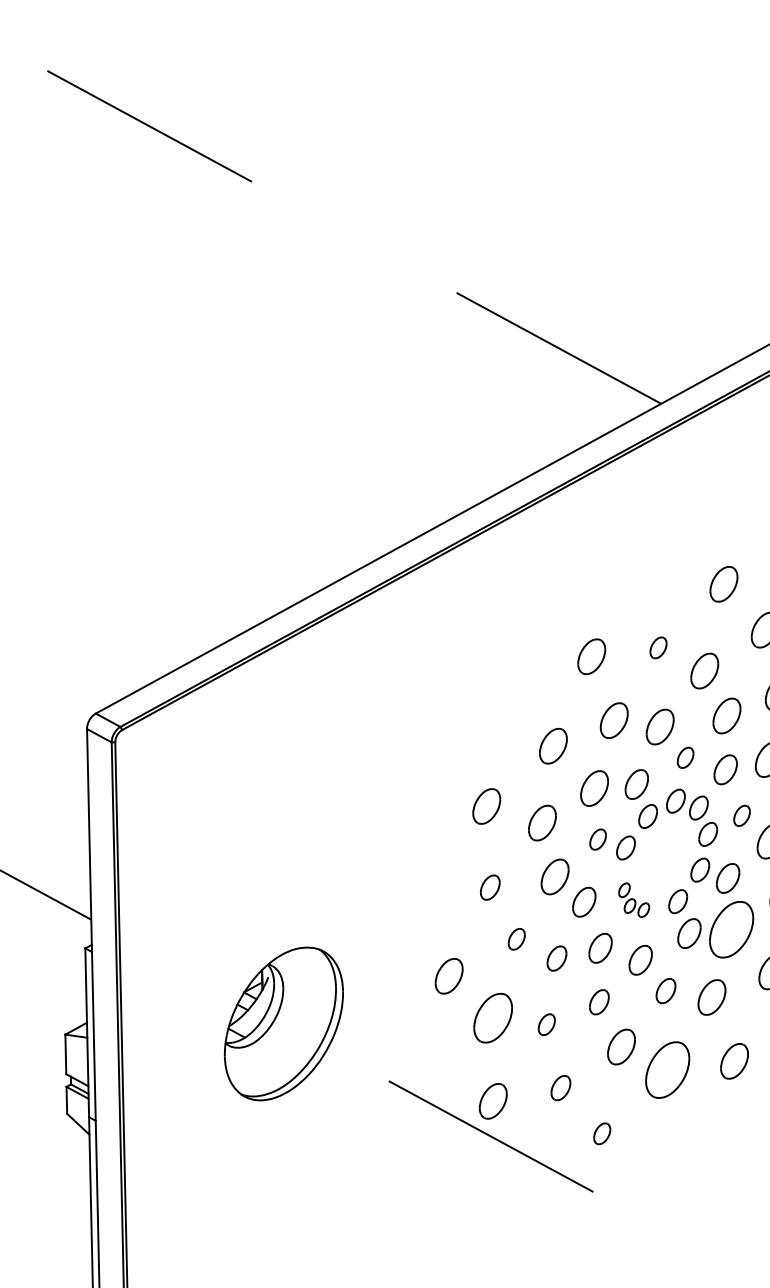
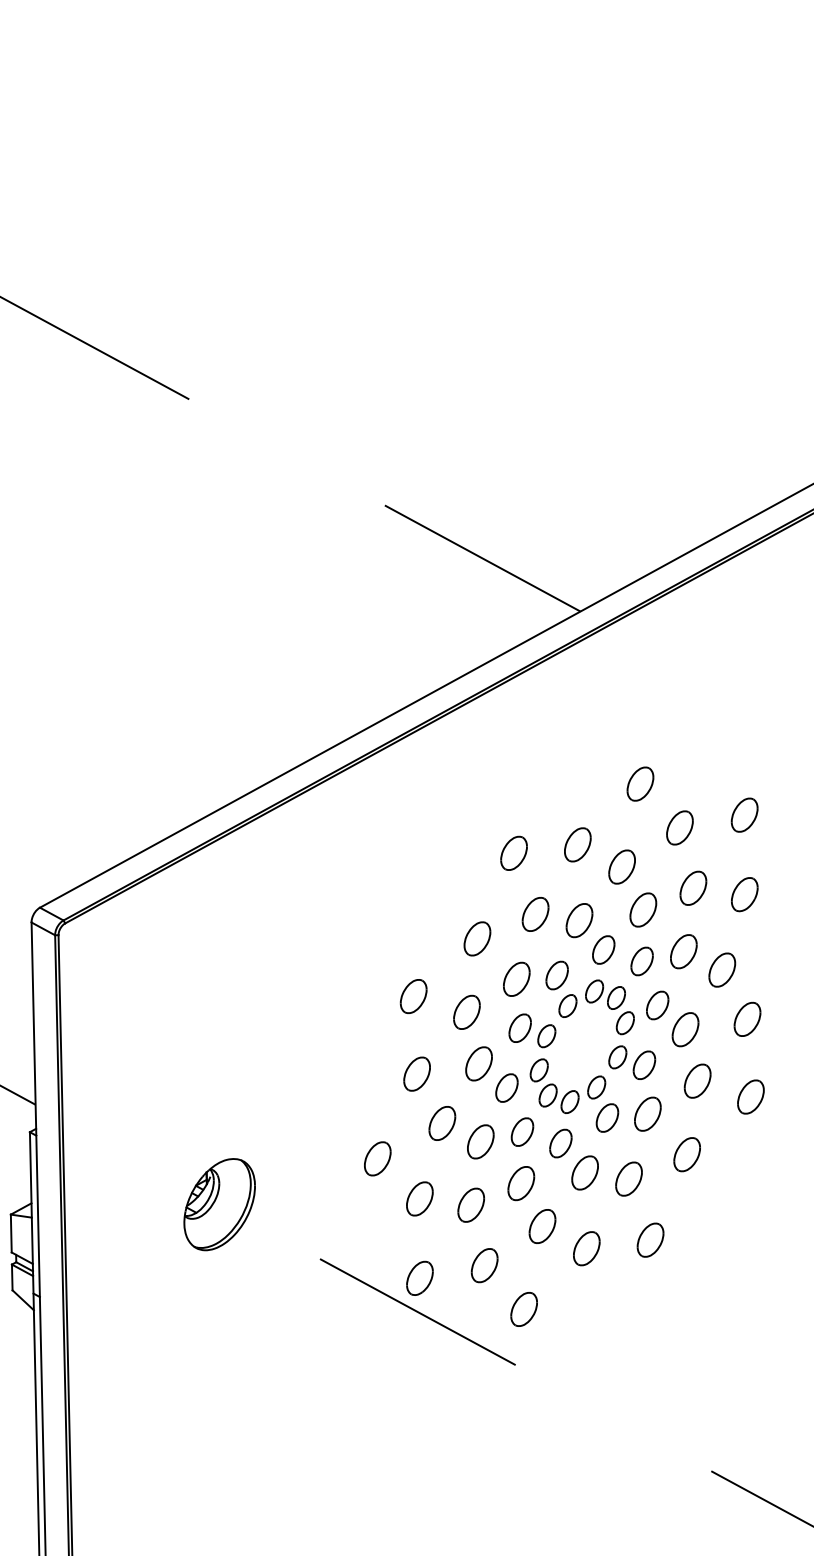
part: (658, 647) -> (577, 844), size x1.67
part: (685, 757) -> (603, 949), size x1.43
part: (741, 815) -> (657, 1005), size x1.43
part: (597, 838) -> (519, 1027), size x1.43
part: (489, 887) -> (416, 1073), size x1.43
part: (634, 899) -> (554, 1085), size x1.67
part: (731, 928) -> (647, 1113), size x0.62
part: (516, 939) -> (442, 1123), size x1.67
part: (556, 958) -> (480, 1141), size x1.43
part: (665, 990) -> (584, 1172), size x1.43
part: (599, 1002) -> (521, 1183), size x1.43
part: (492, 1017) -> (419, 1198), size x0.71
part: (283, 1024) -> (219, 1204), size x0.62
part: (546, 1024) -> (470, 1204), size x1.67
part: (667, 1070) -> (586, 1248), size x0.62
part: (560, 1087) -> (484, 1265), size x1.43
part: (601, 1133) -> (523, 1309), size x1.67

